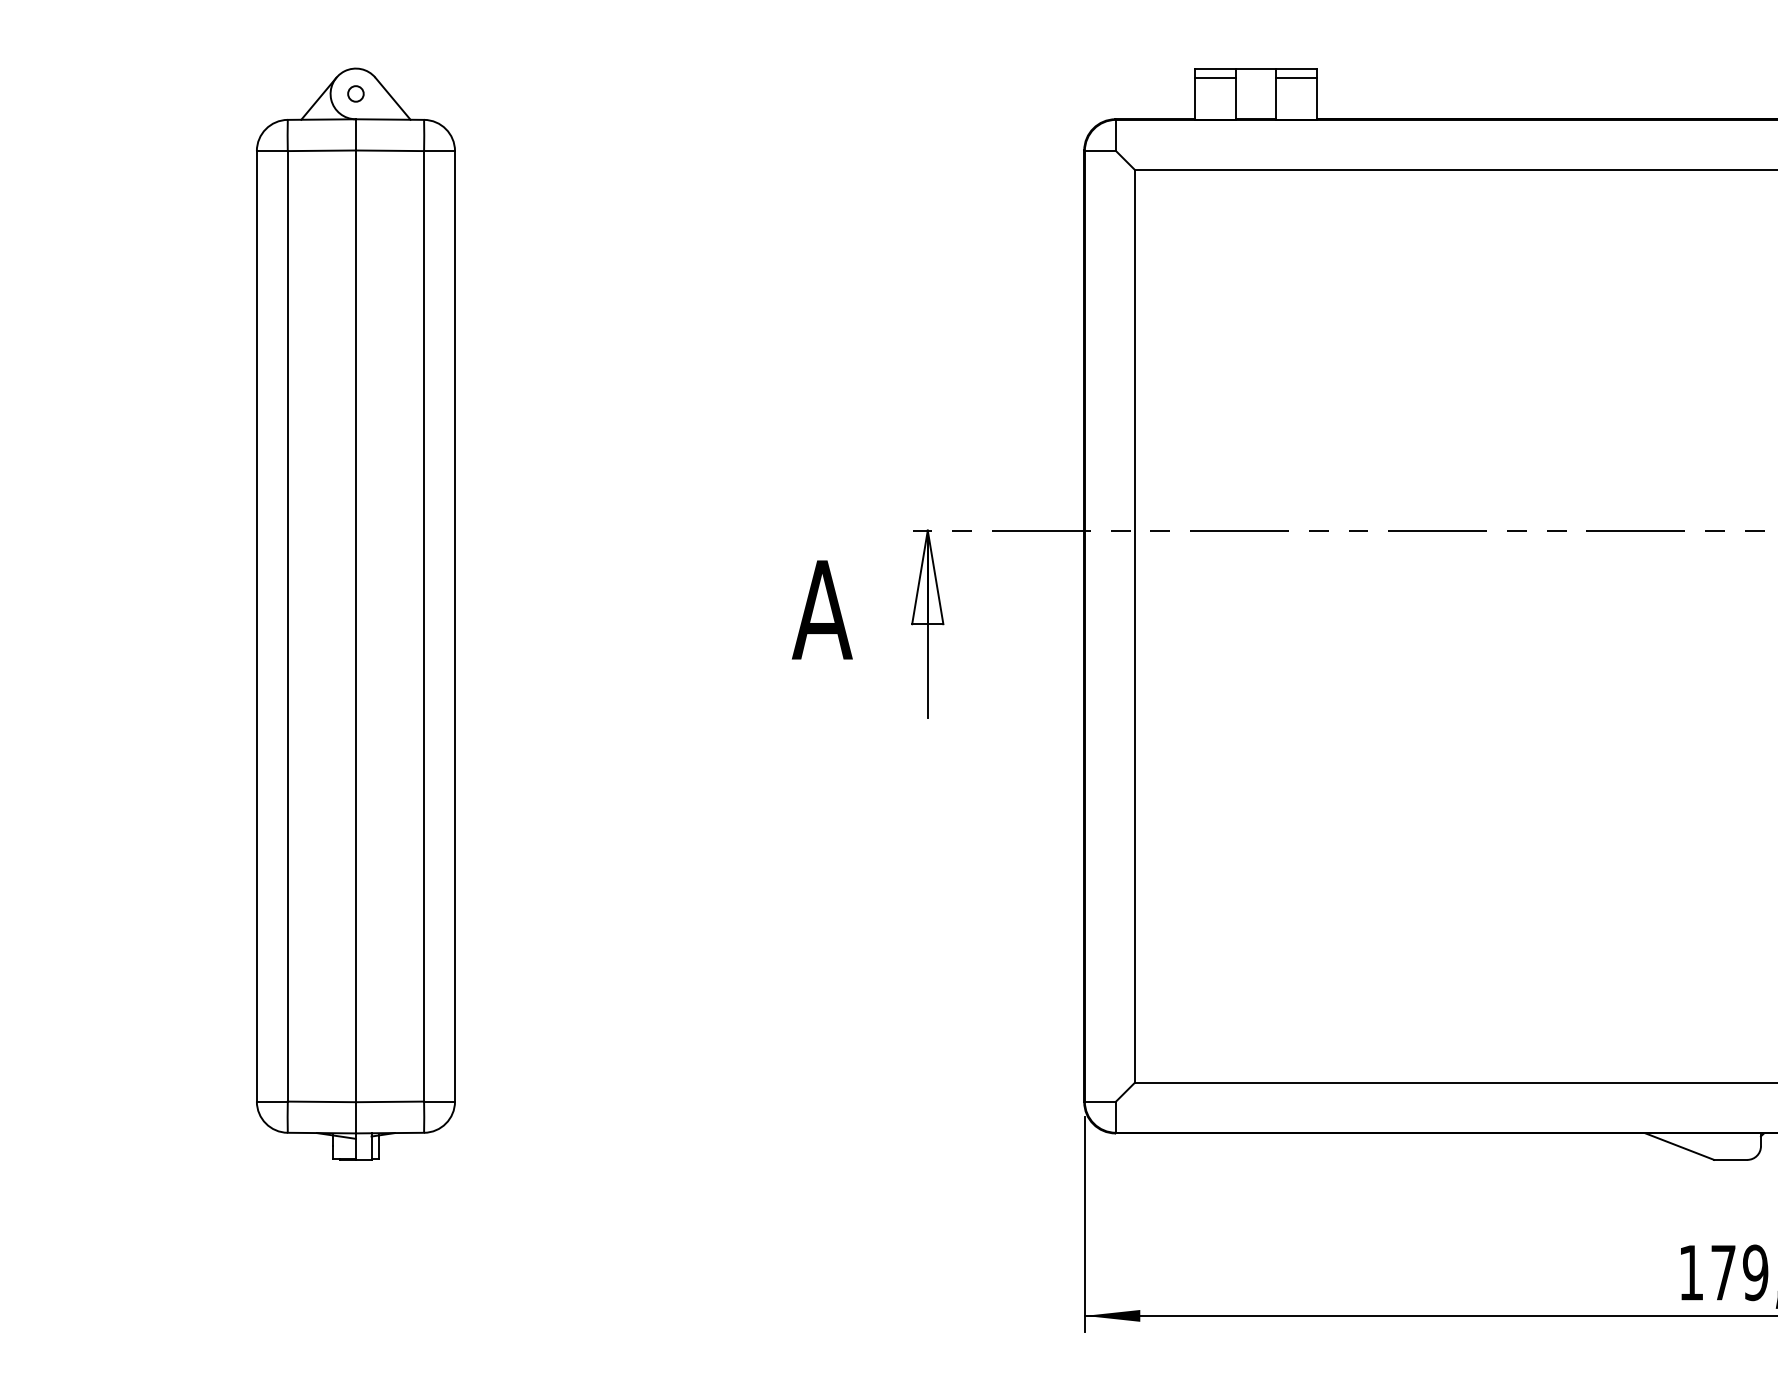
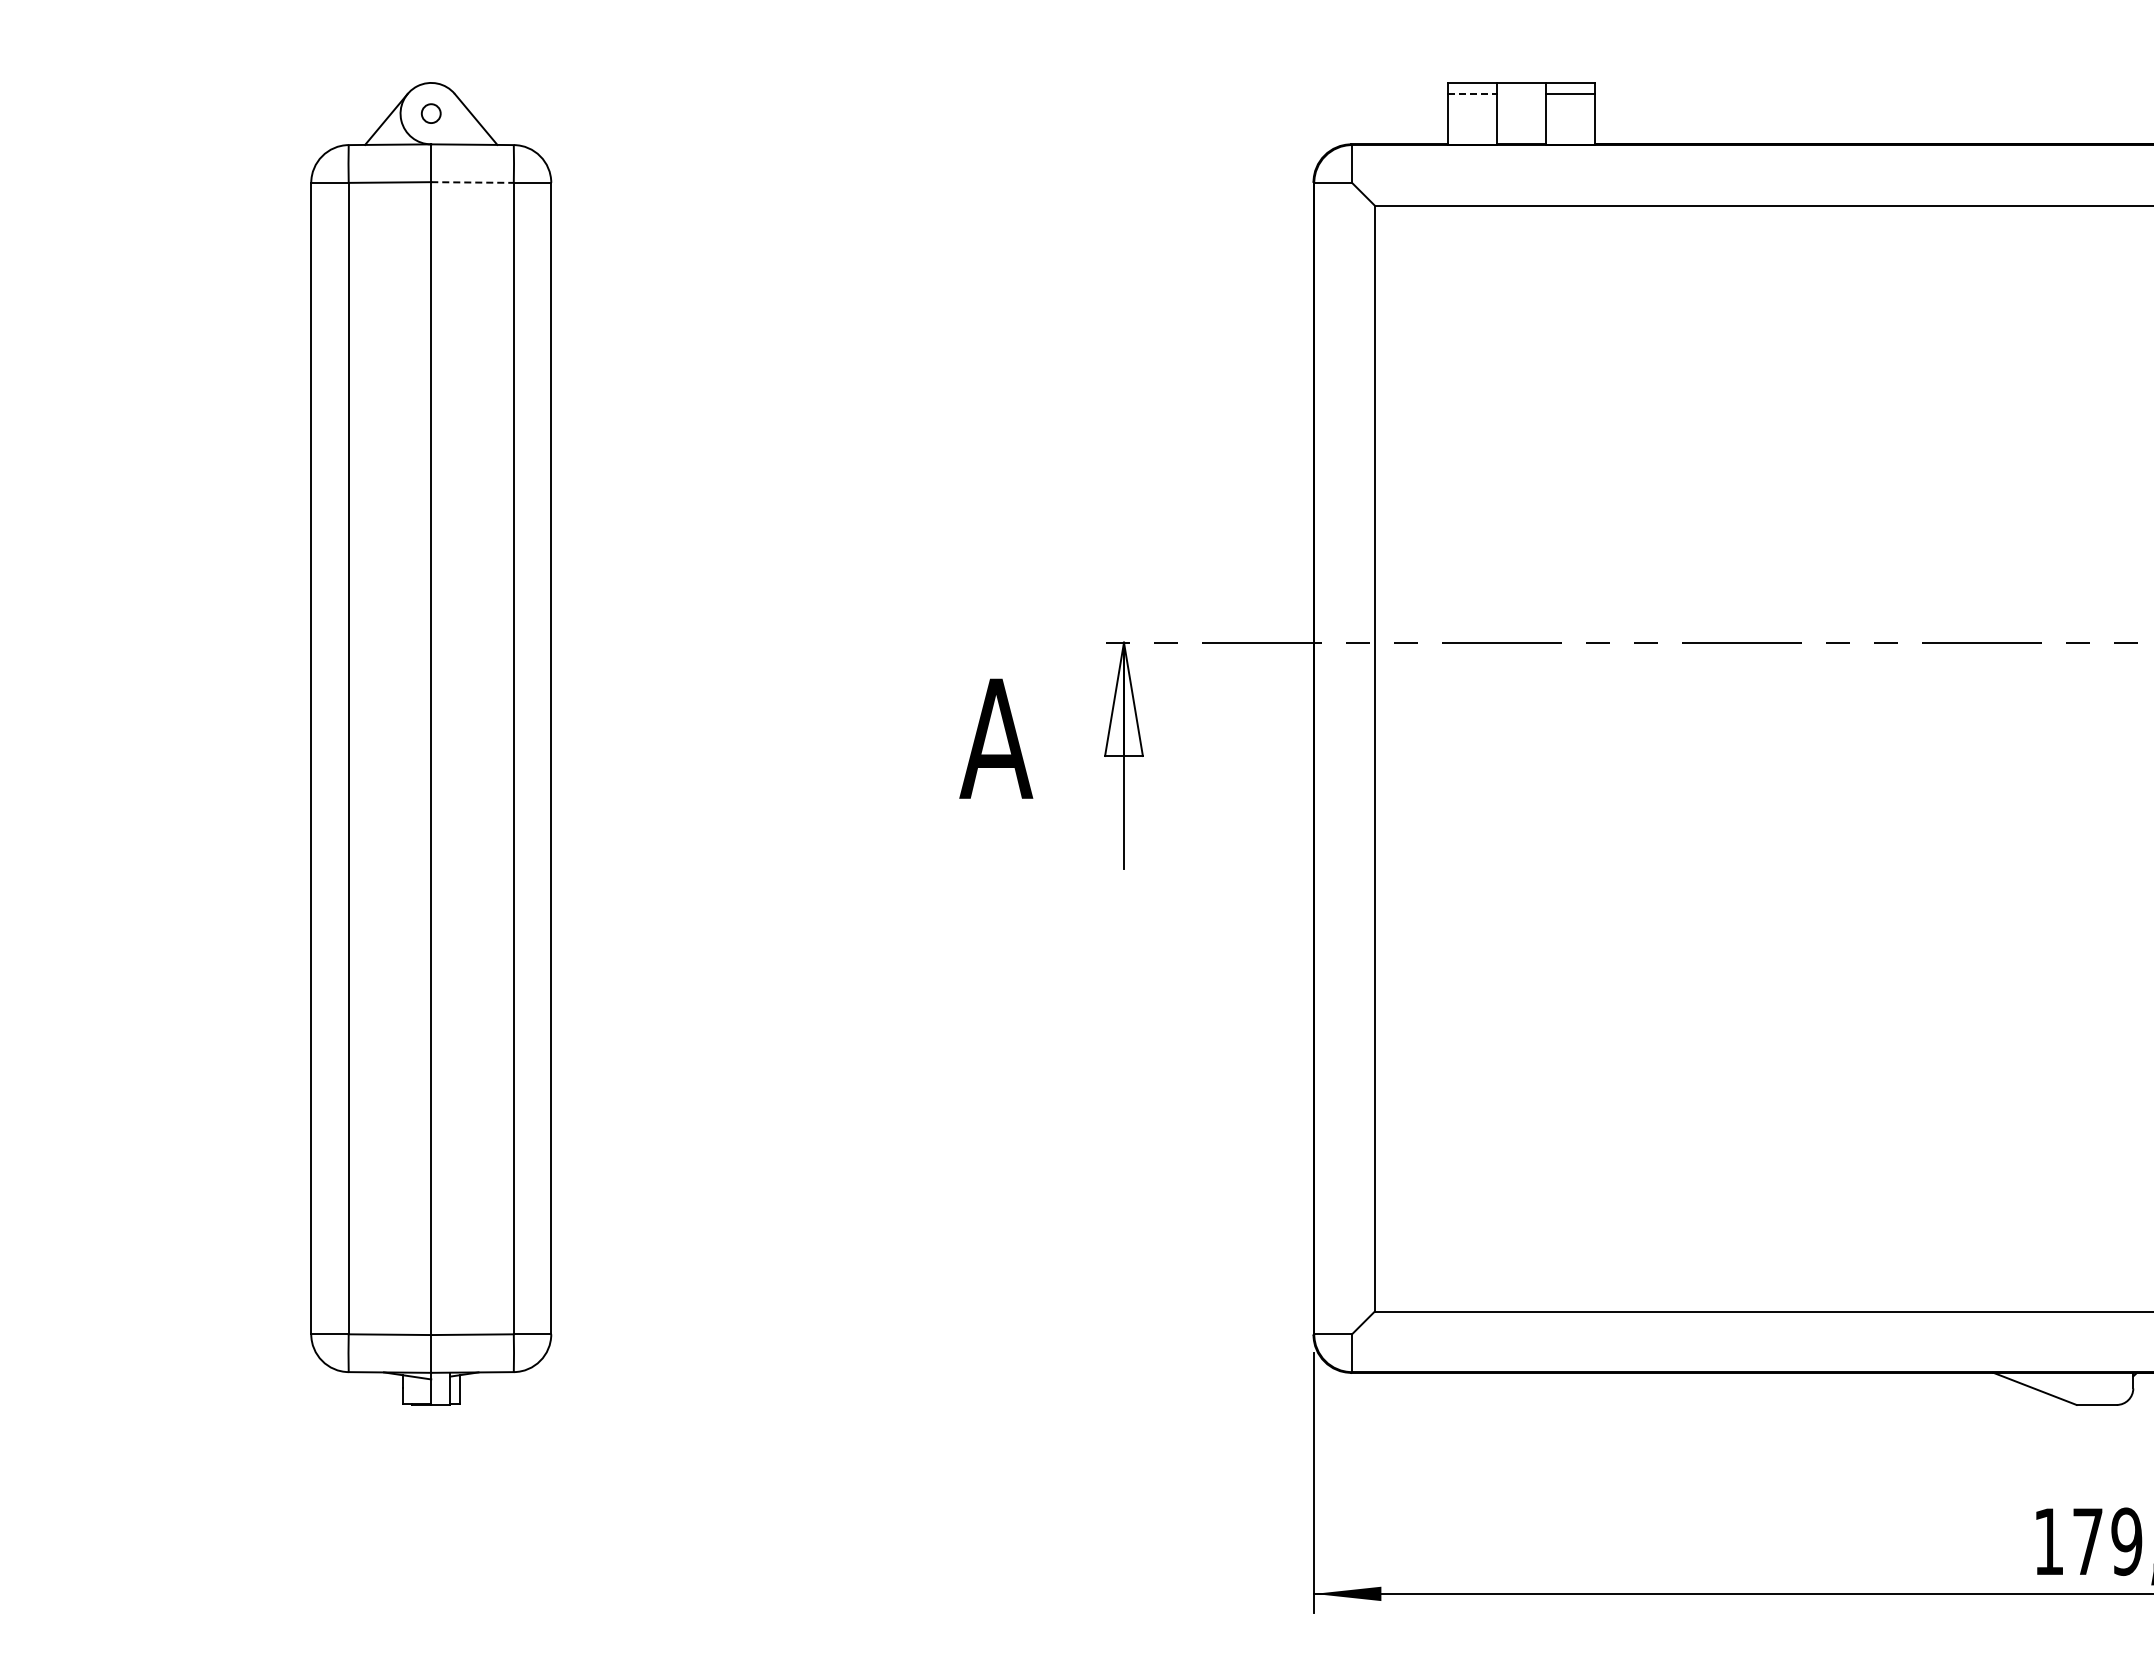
line: (1215, 77) -> (1472, 93), solid -> dashed
line: (390, 150) -> (473, 182), solid -> dashed

